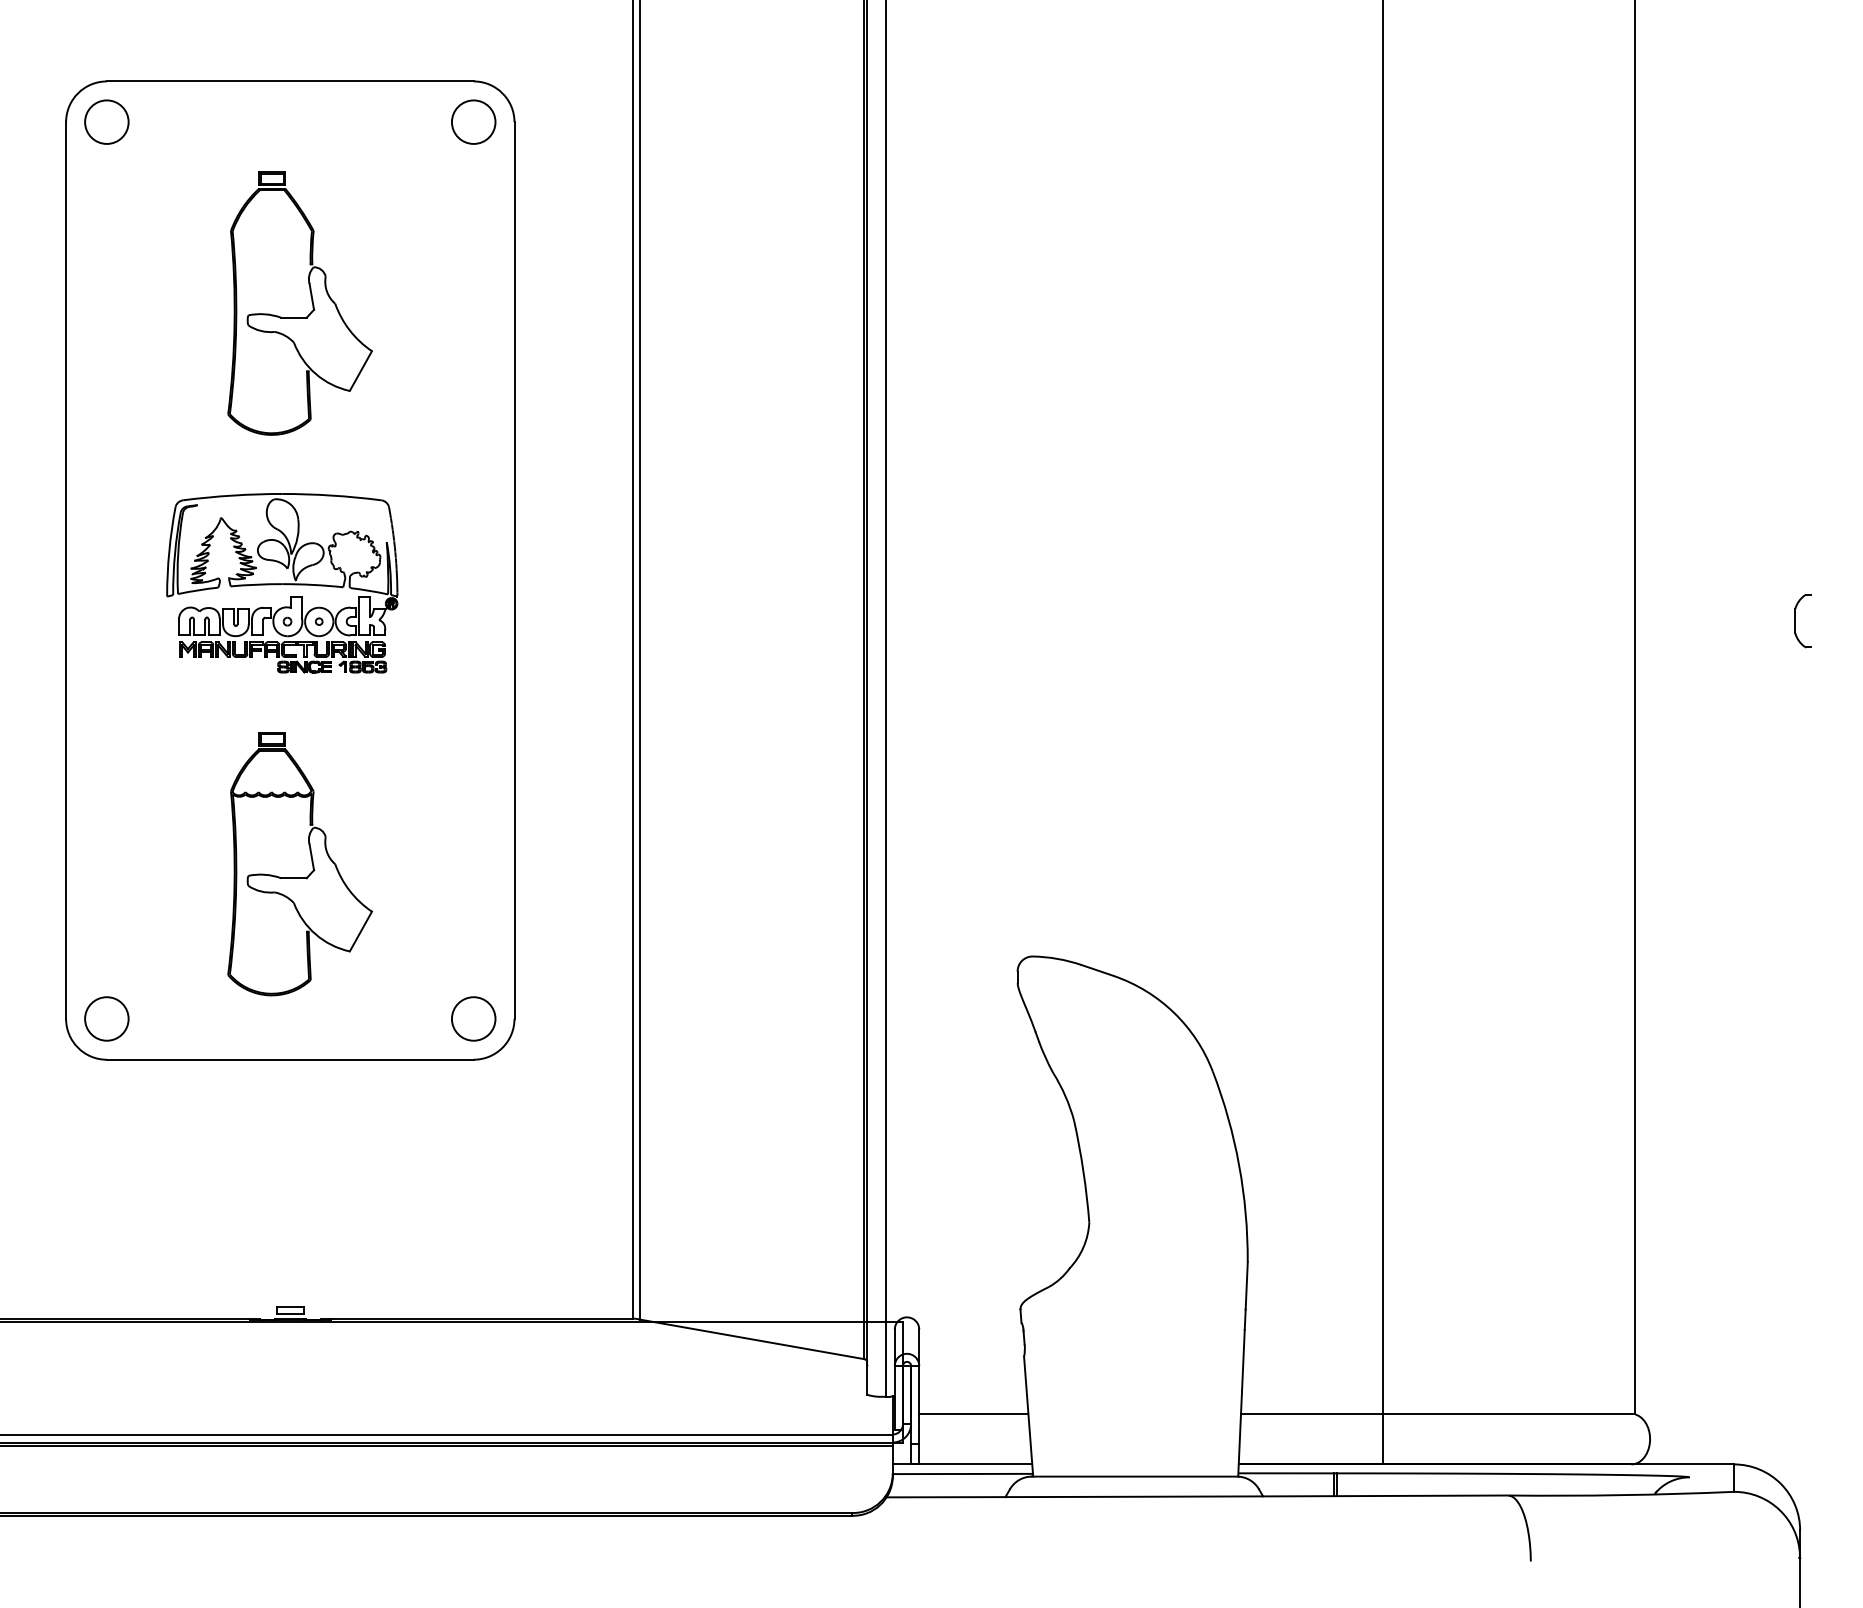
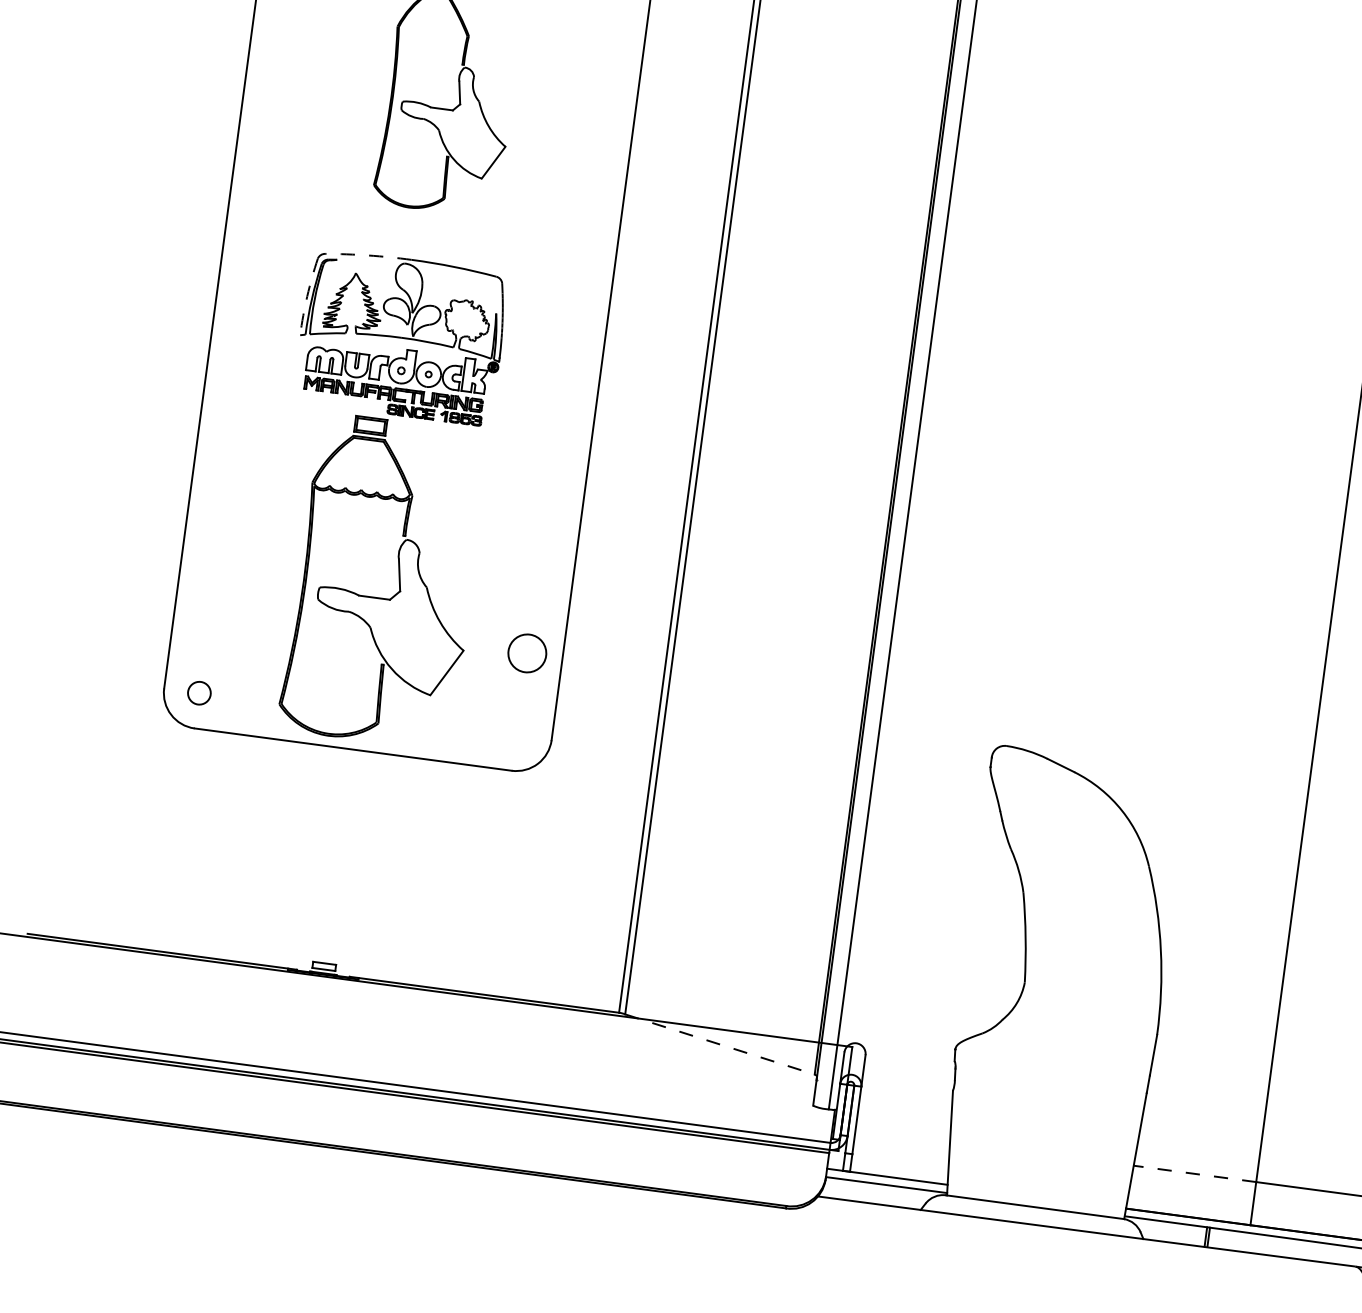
arc: (232, 495) -> (368, 255), solid -> dashed
arc: (169, 551) -> (307, 296), solid -> dashed
part: (299, 864) -> (383, 581), size x1.4
circle: (106, 1018) -> (199, 692), size x0.6
circle: (473, 1018) -> (527, 653), moved
line: (752, 1339) -> (720, 1044), solid -> dashed
line: (973, 1414) -> (902, 1134), removed
line: (1311, 1414) -> (1194, 1173), solid -> dashed

